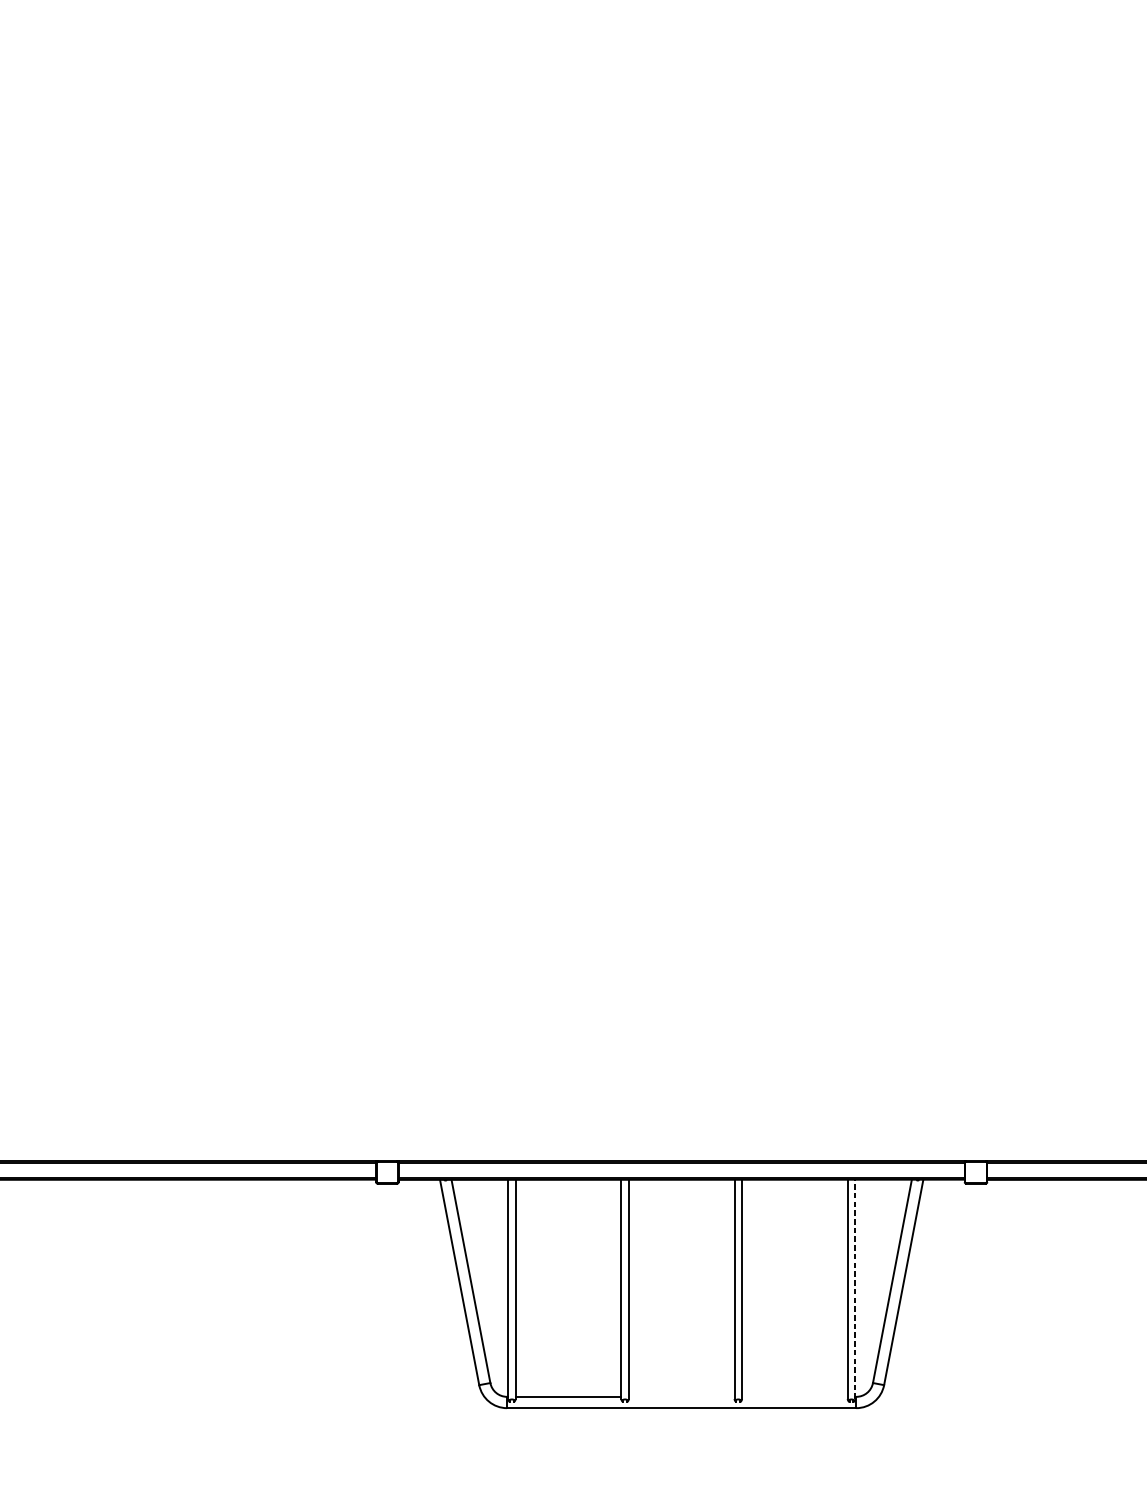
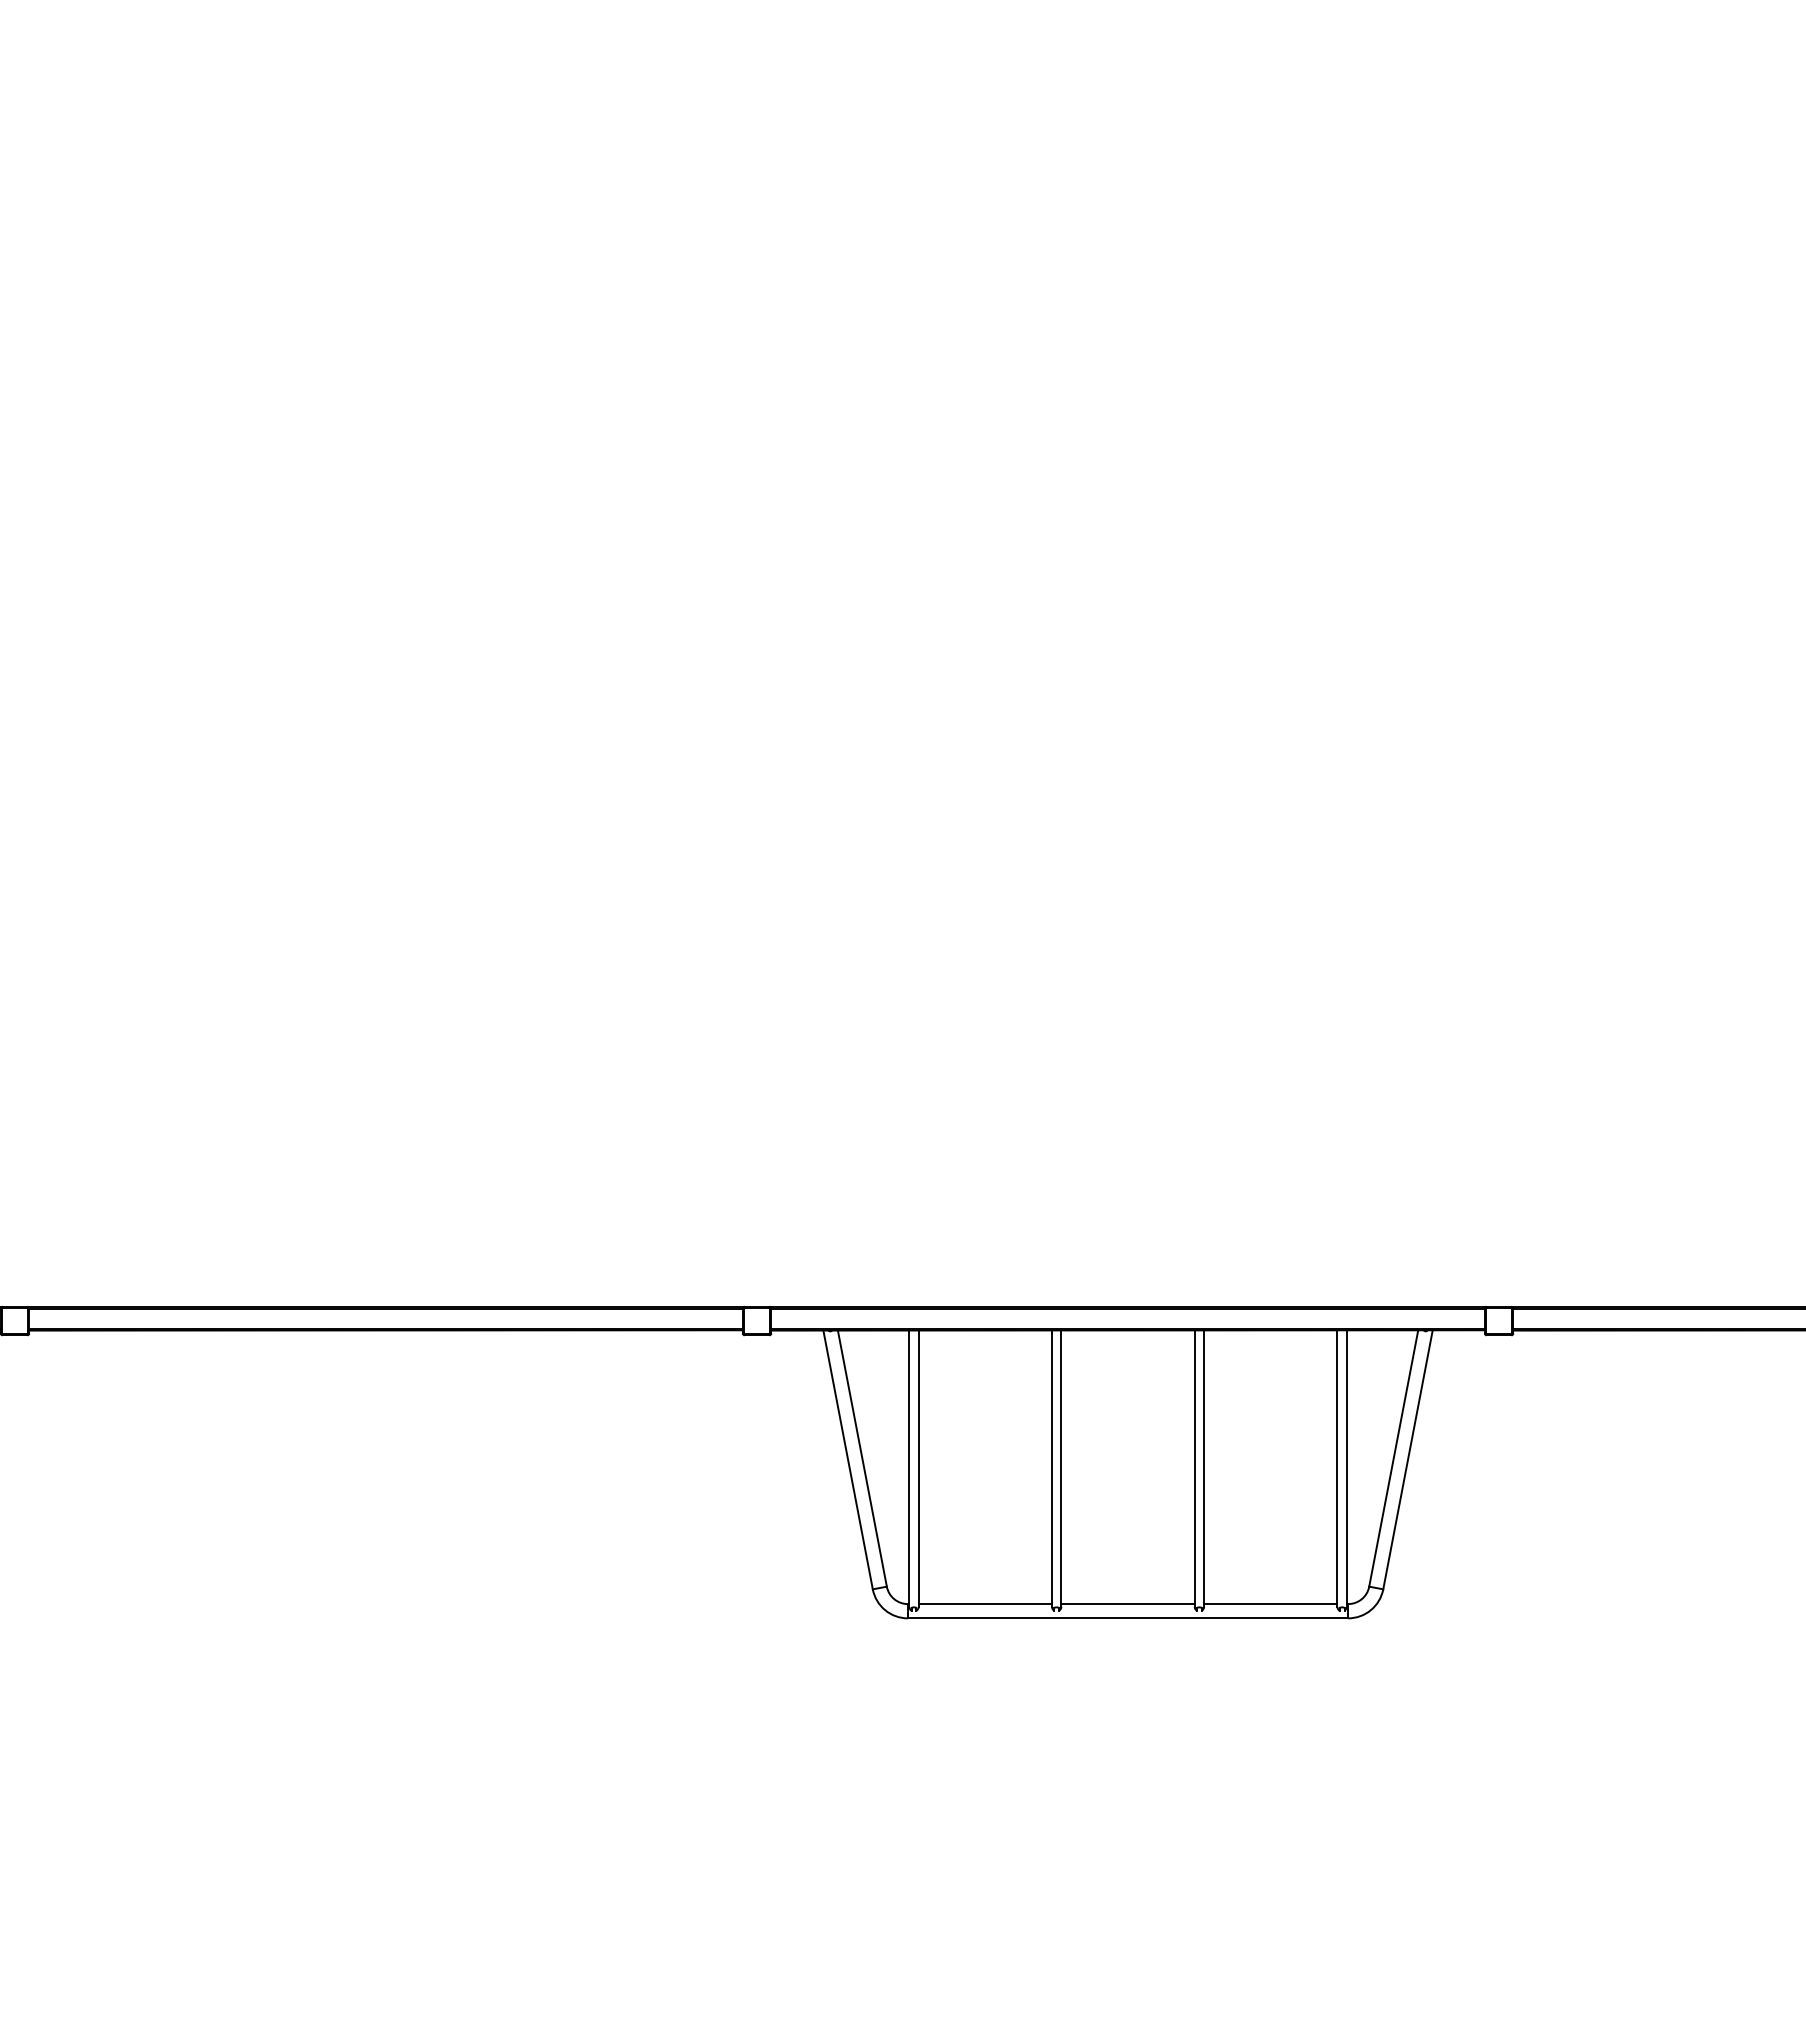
line: (854, 1289) -> (1346, 1468), dashed -> solid
line: (681, 1397) -> (1127, 1604), added
line: (794, 1397) -> (1270, 1604), added

